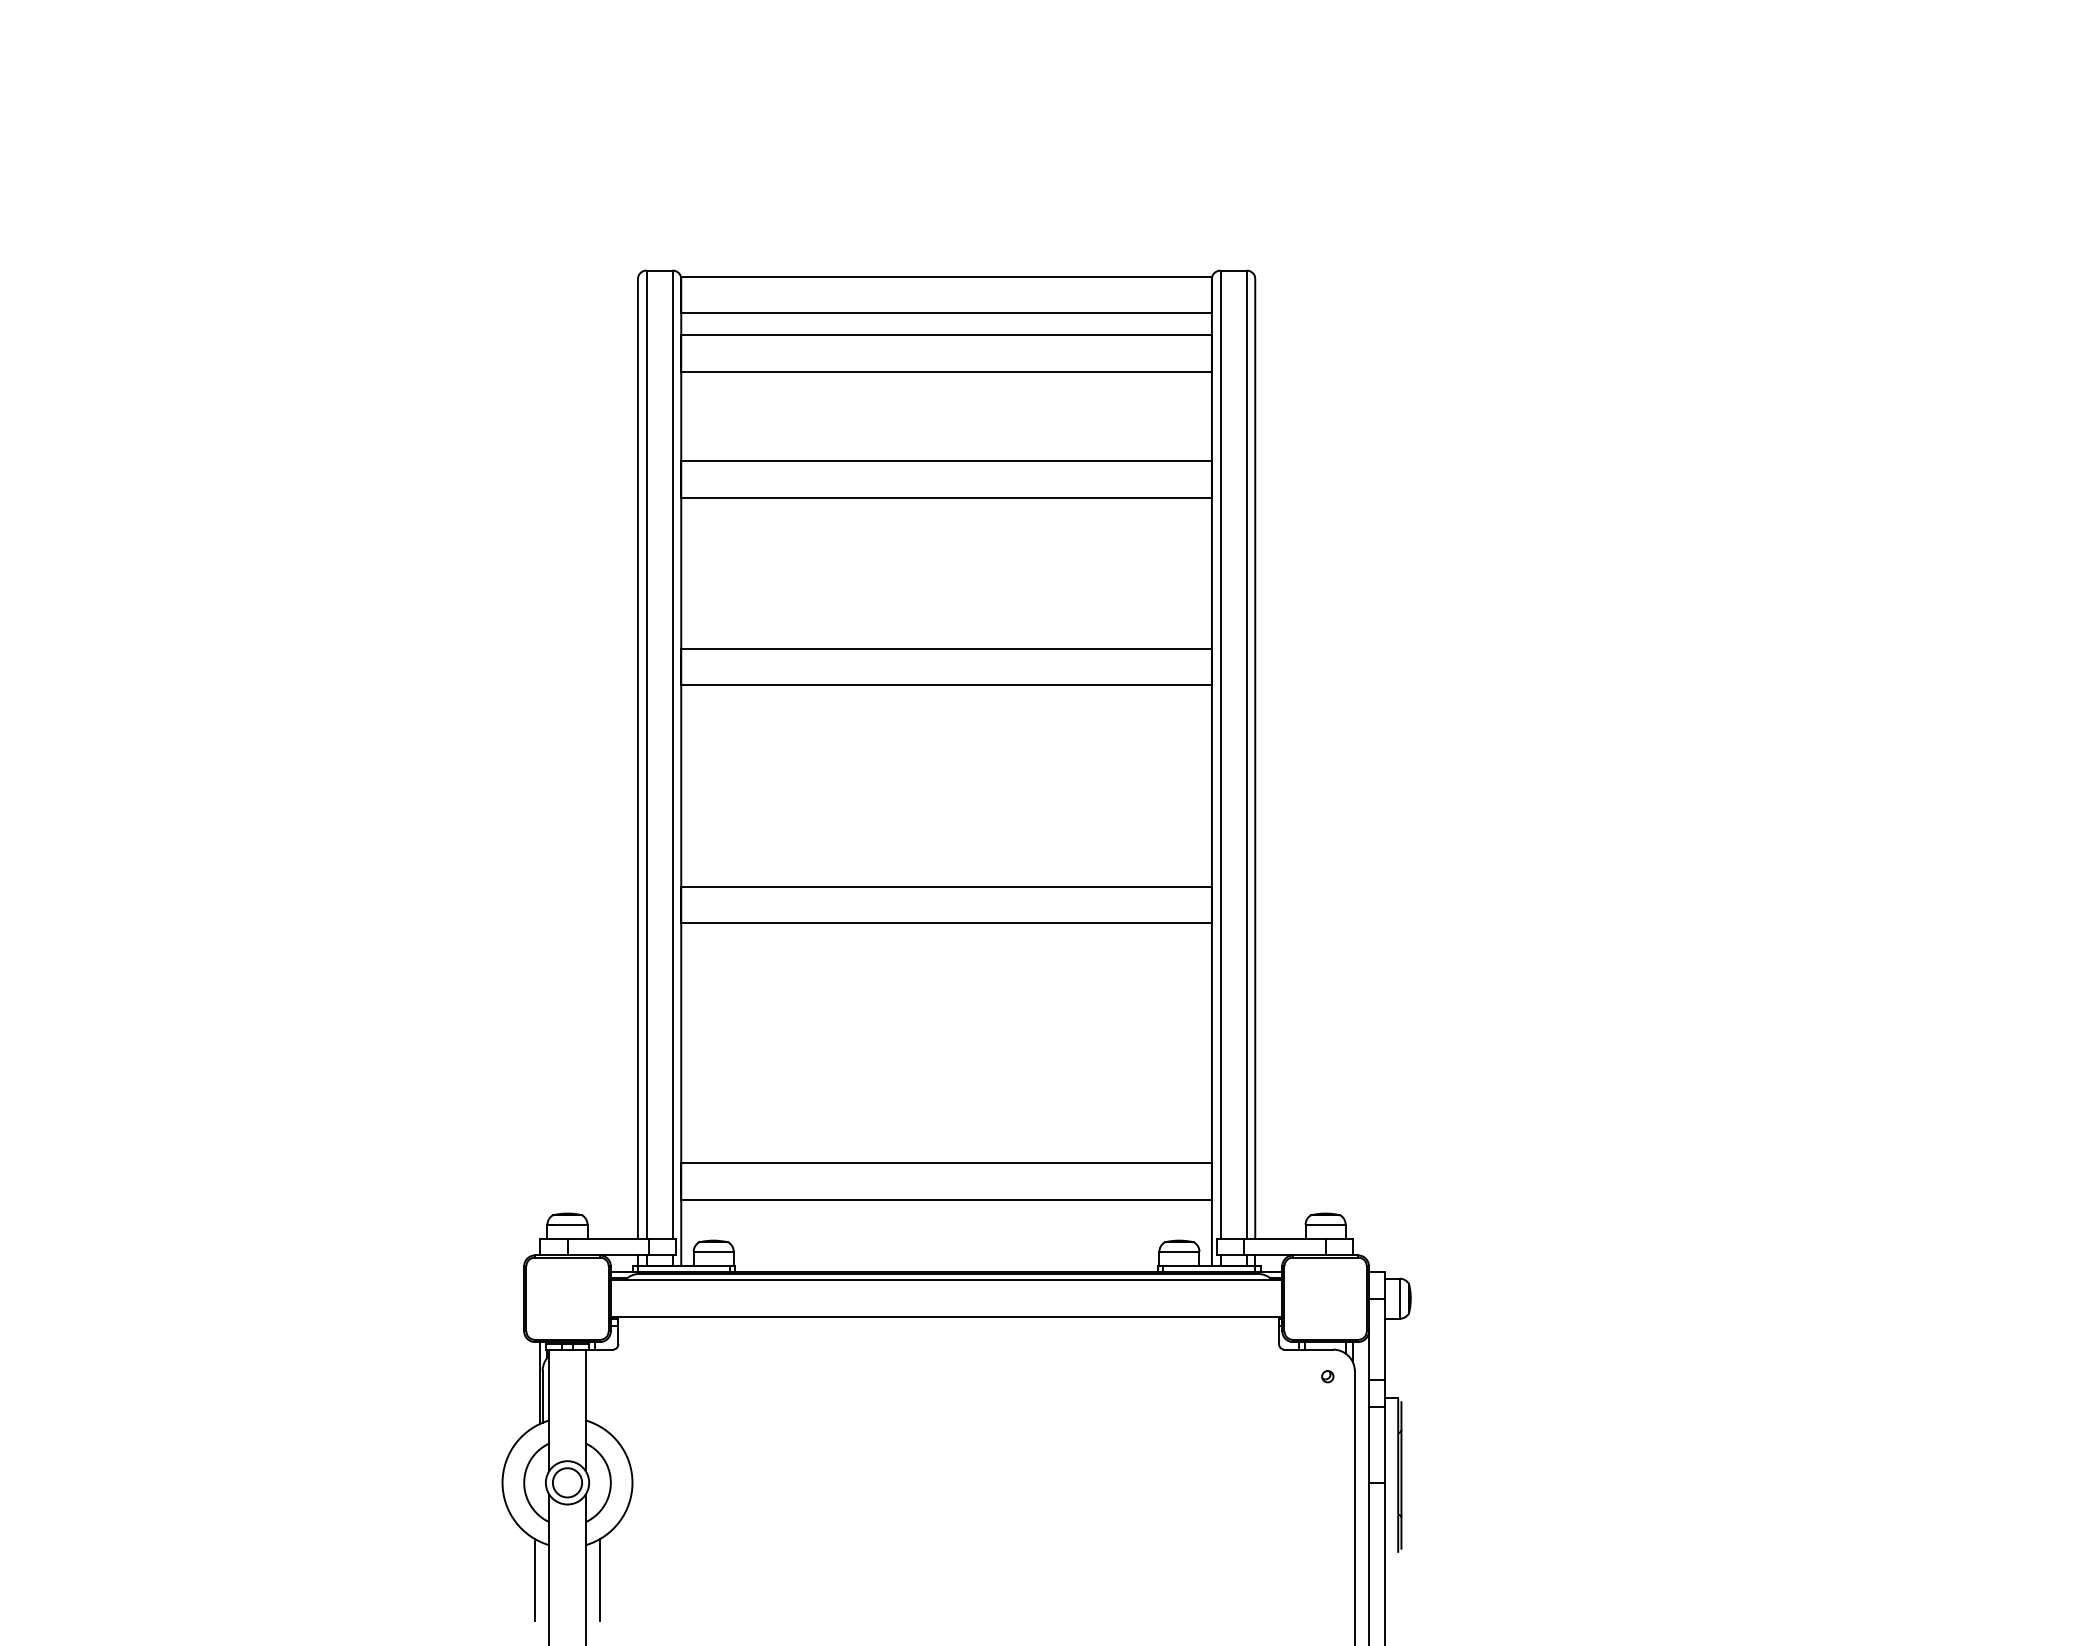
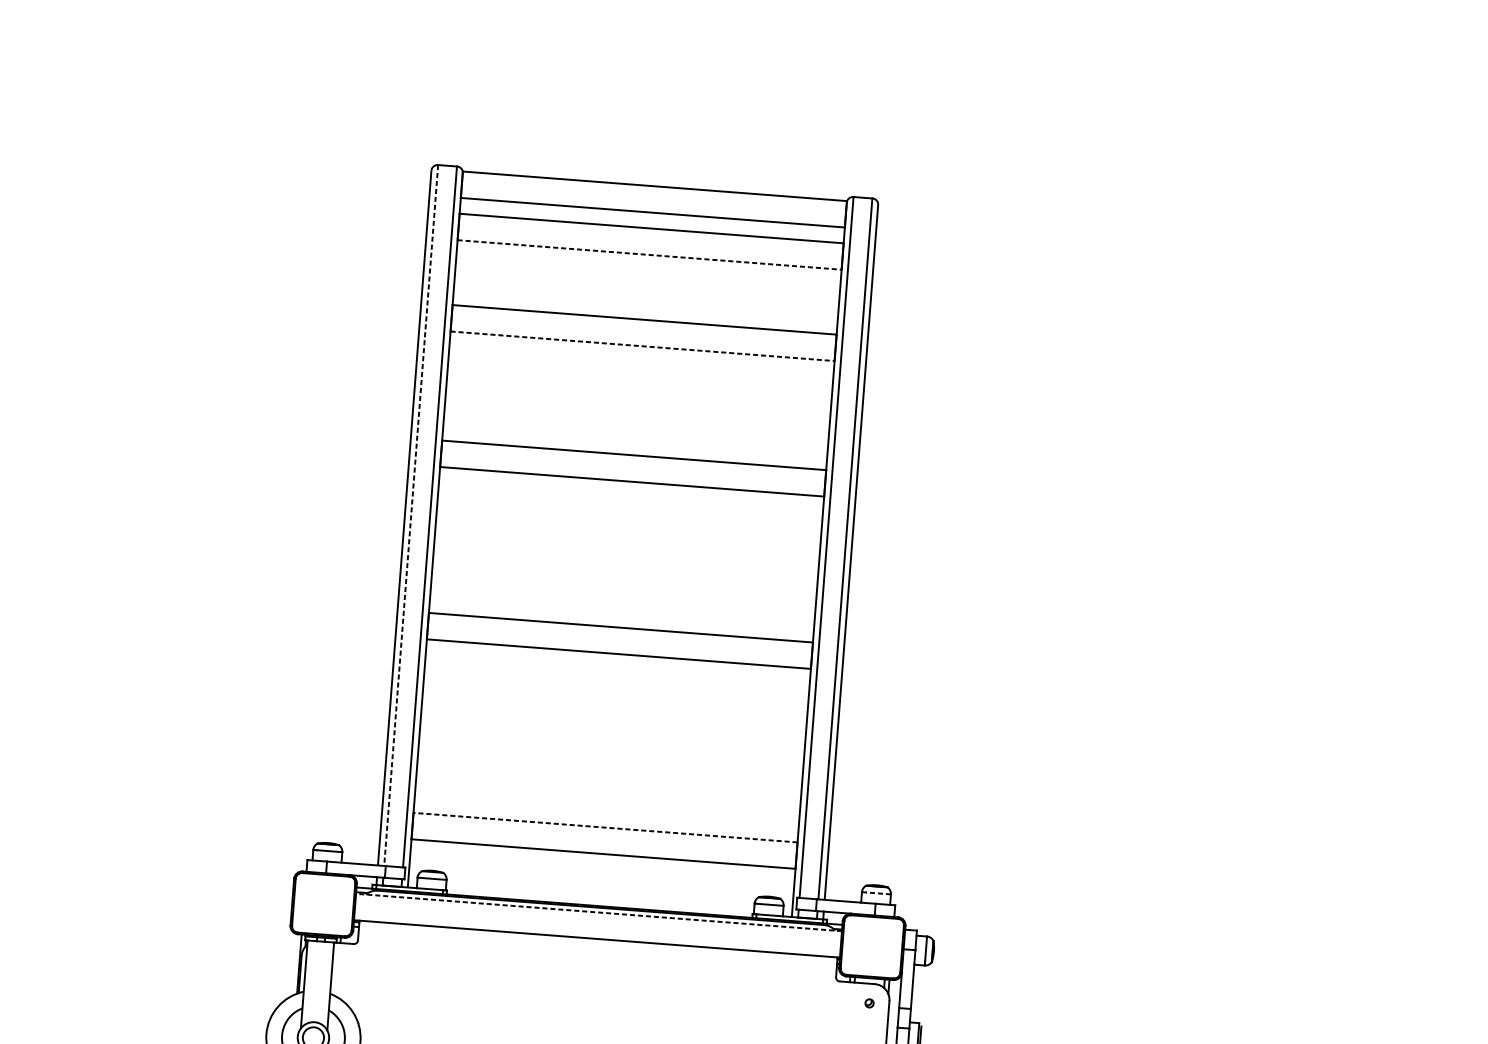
line: (947, 371) -> (650, 254), solid -> dashed
line: (947, 497) -> (643, 346), solid -> dashed
line: (646, 755) -> (411, 515), solid -> dashed
line: (946, 1163) -> (605, 827), solid -> dashed
line: (1327, 1224) -> (877, 893), solid -> dashed
line: (946, 1280) -> (598, 912), solid -> dashed

